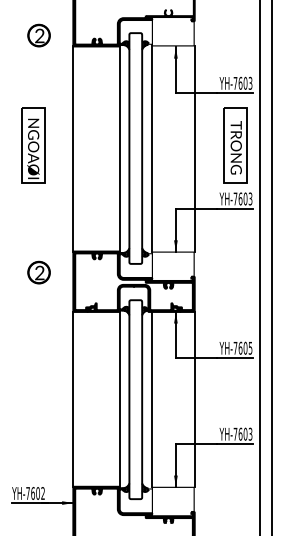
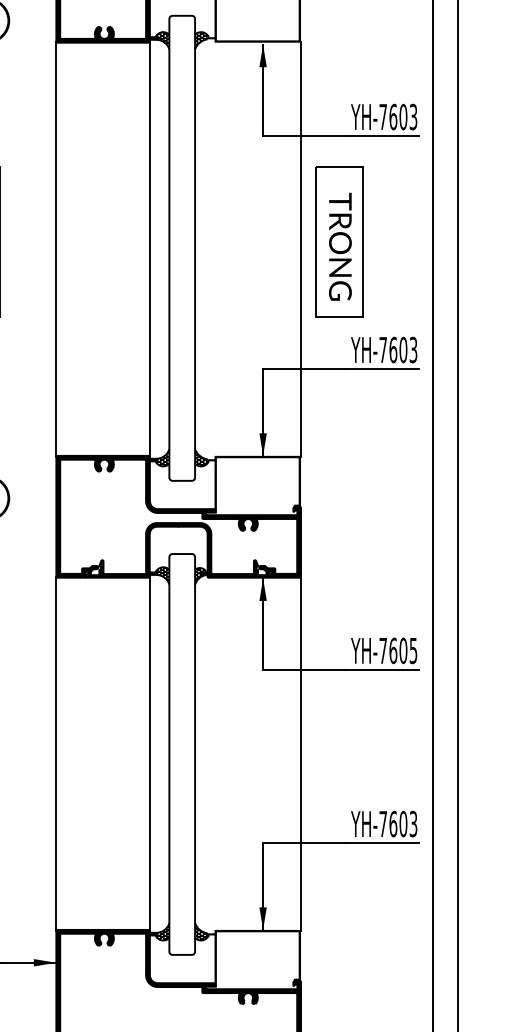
part: (235, 145) -> (338, 242), moved
line: (151, 148) -> (213, 248), removed
line: (151, 399) -> (213, 754), removed

